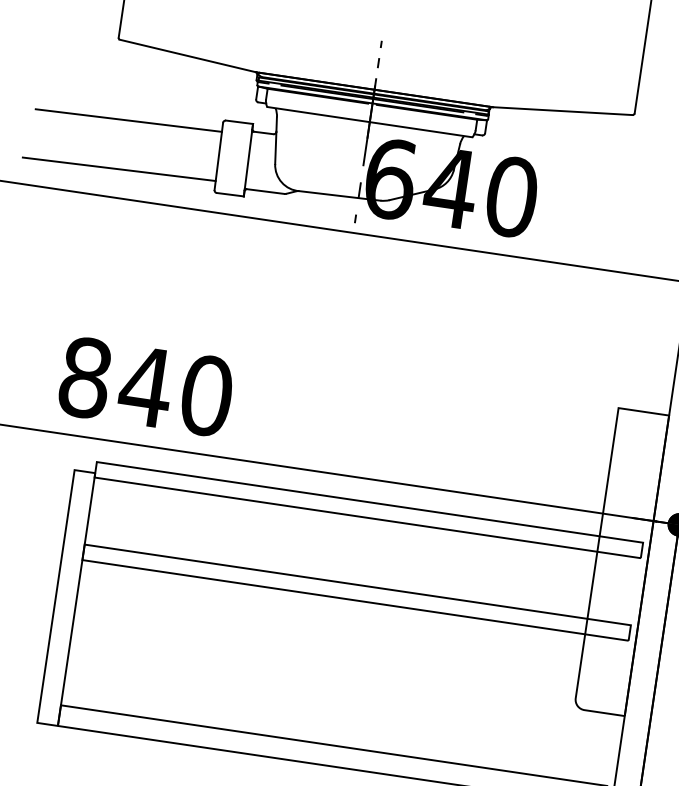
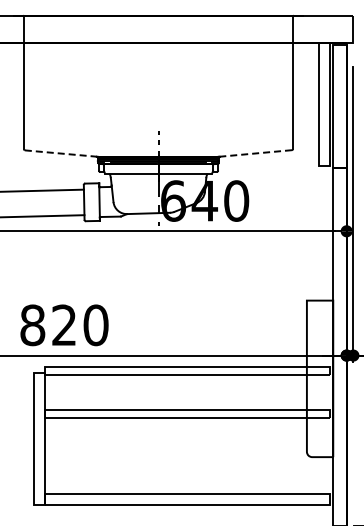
line: (189, 56) -> (61, 153), solid -> dashed
line: (561, 111) -> (255, 153), solid -> dashed
text: (146, 385) -> (64, 324), 840 -> 820

